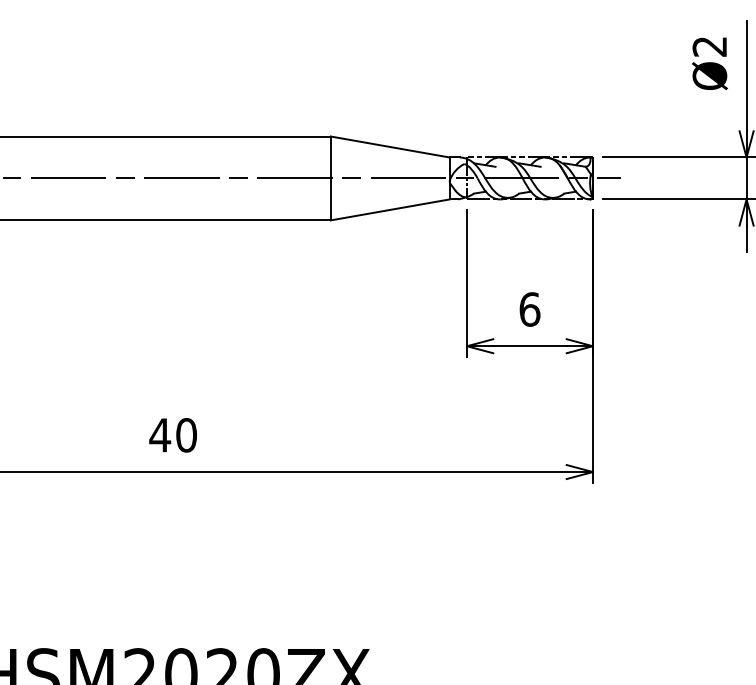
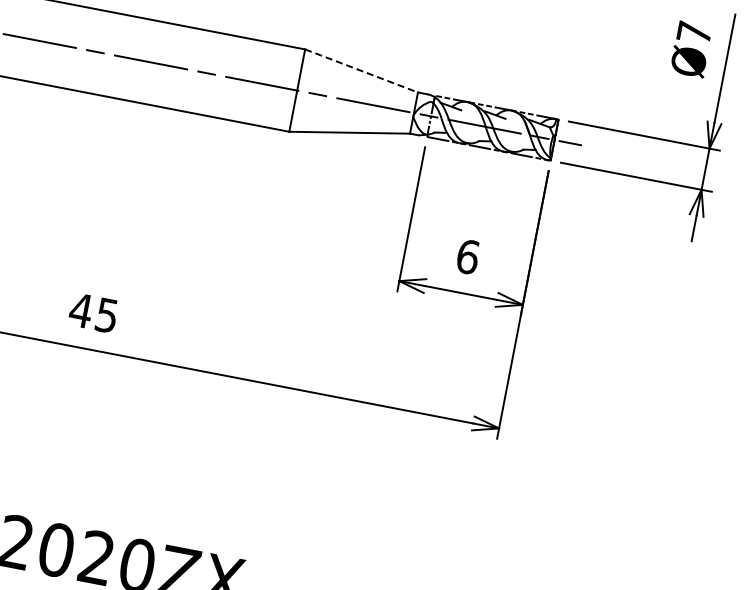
text: (709, 46) -> (694, 32), Ø2 -> Ø7
line: (390, 147) -> (361, 71), solid -> dashed
text: (186, 435) -> (106, 315), 40 -> 45

